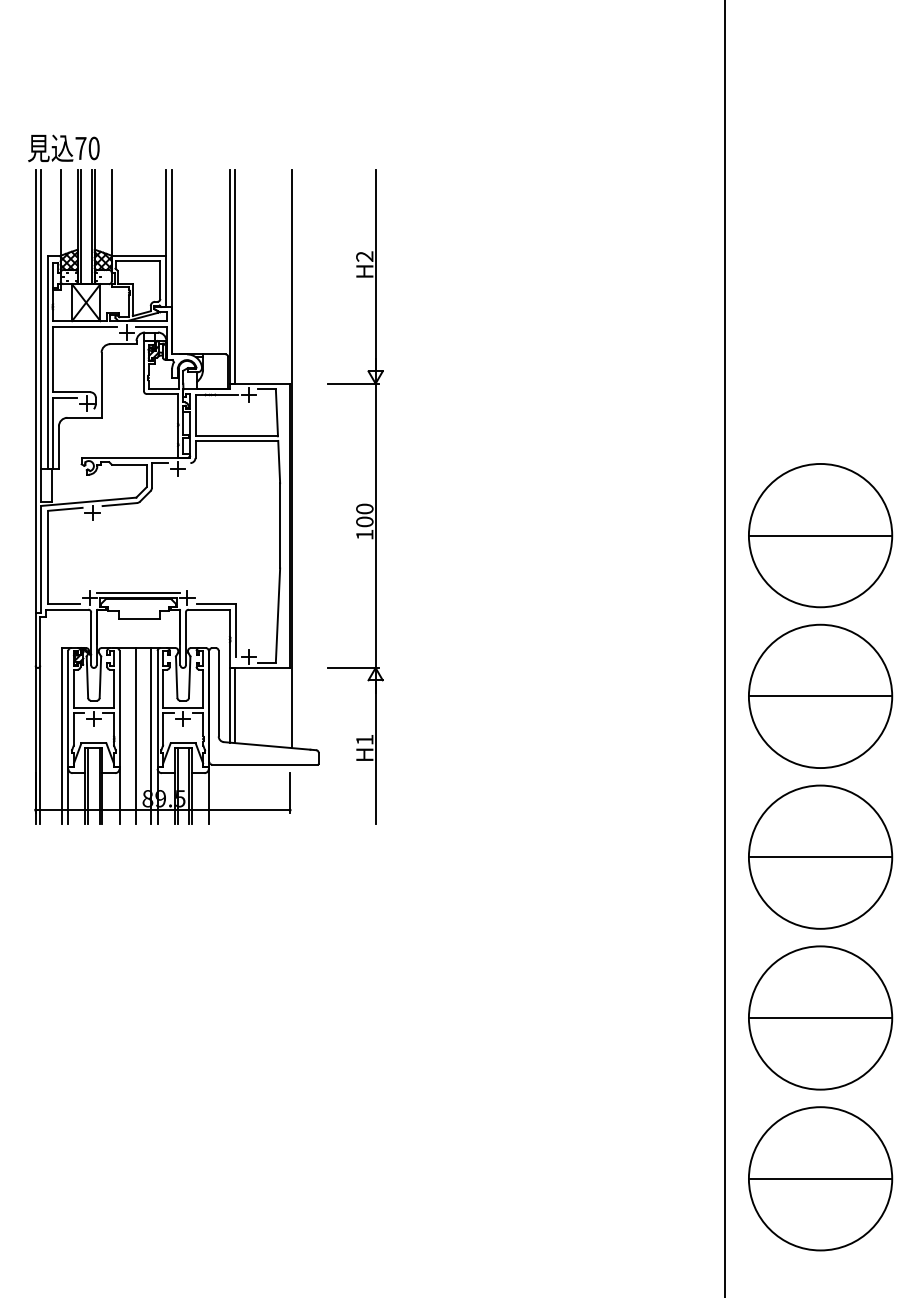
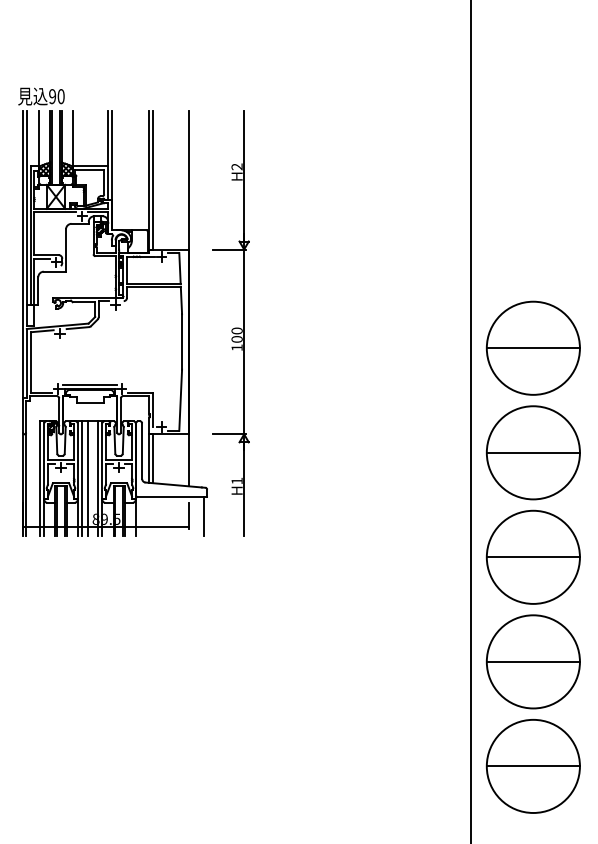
text: (80, 148) -> (52, 96), 70 -> 90
line: (125, 735) -> (81, 478), added
line: (313, 794) -> (203, 516), added

